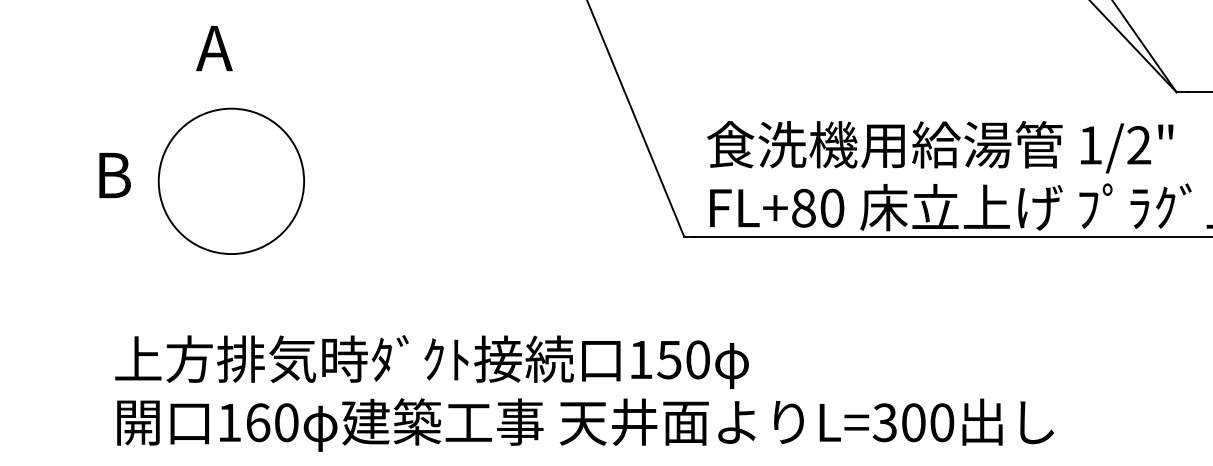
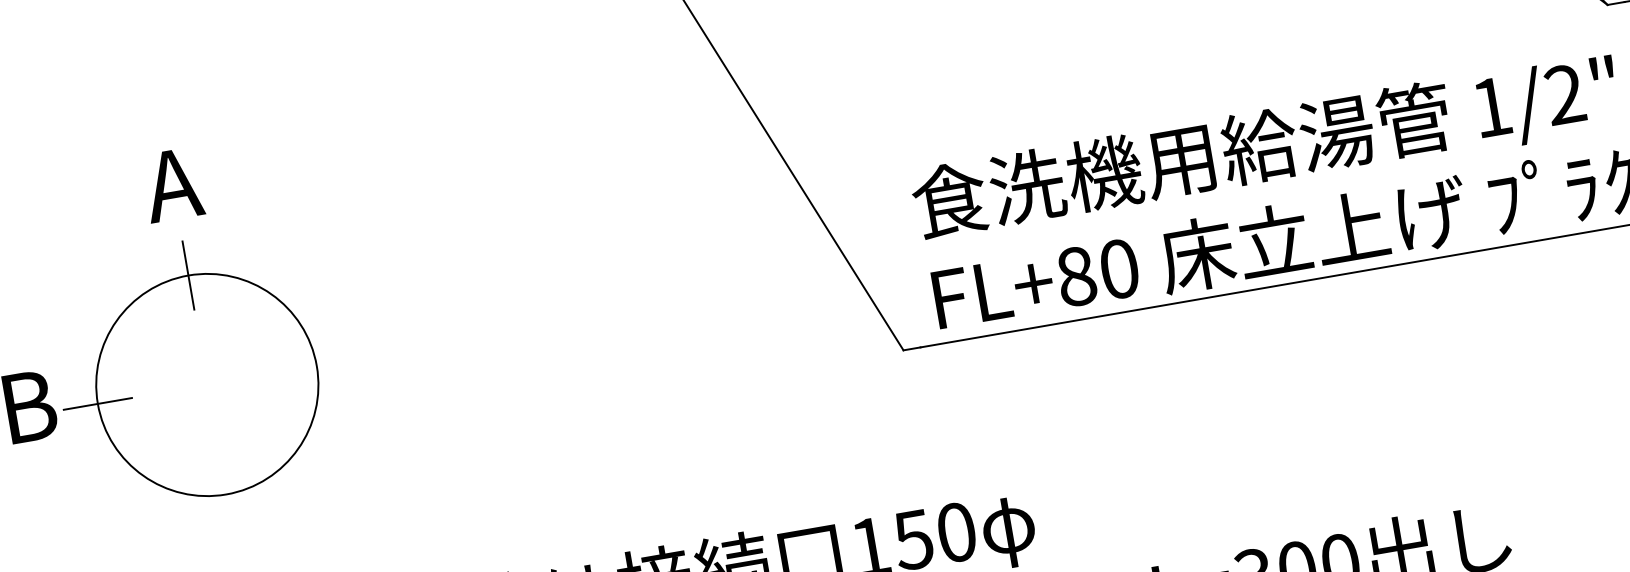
text: (214, 48) -> (172, 184), moved
line: (231, 108) -> (188, 275), added
line: (158, 181) -> (97, 404), added

